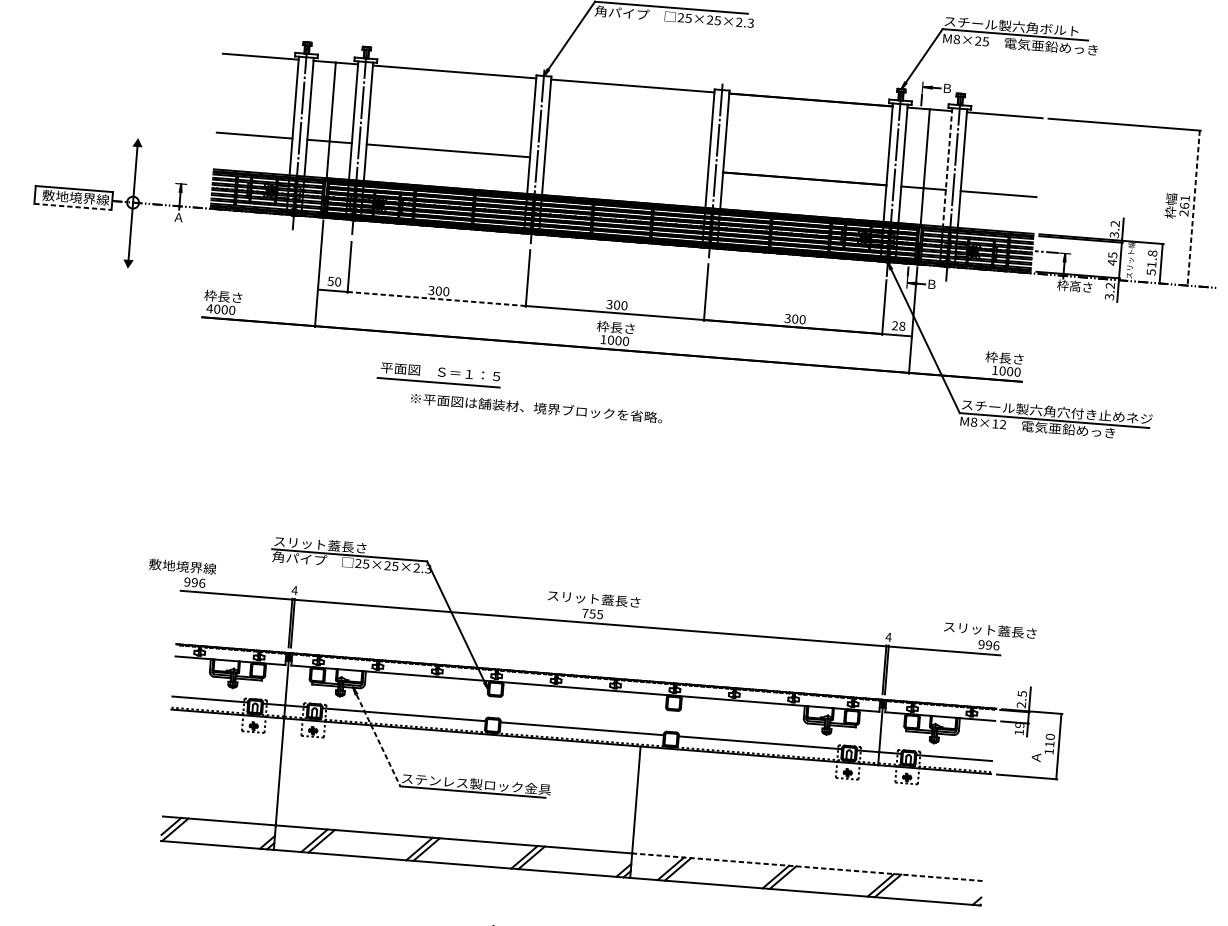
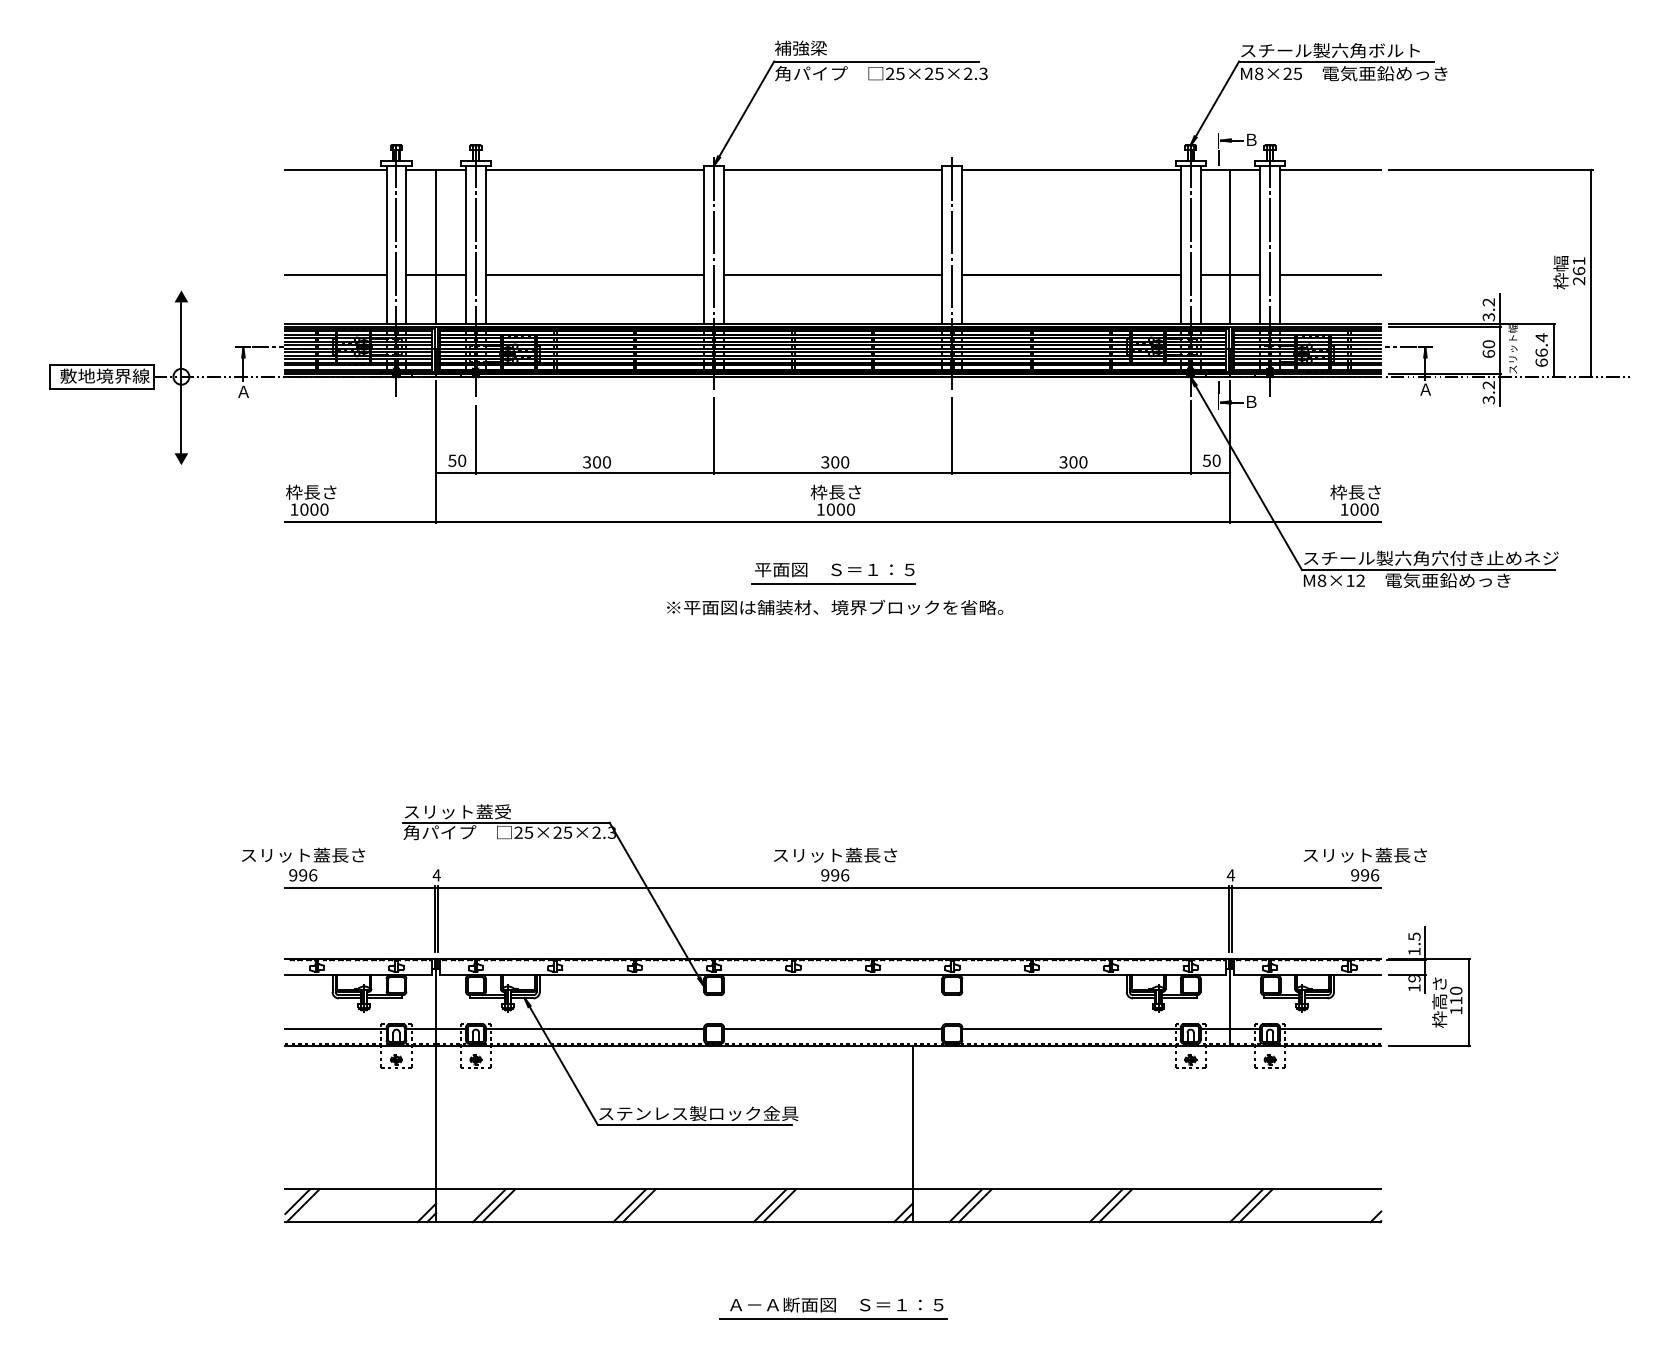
line: (626, 164) -> (833, 274), added
line: (947, 167) -> (1260, 245), dashed -> solid
line: (199, 185) -> (267, 346), added
line: (72, 206) -> (101, 388), dashed -> solid
line: (1193, 208) -> (1591, 273), dashed -> solid
text: (1112, 259) -> (1488, 349), 45 -> 60
text: (1151, 263) -> (1541, 350), 51.8 -> 66.4
text: (1074, 285) -> (1441, 388), 枠高さ -> Ａ
line: (437, 299) -> (595, 473), dashed -> solid
text: (209, 308) -> (293, 509), 4000 -> 1000
text: (898, 325) -> (1211, 460), 28 -> 50
part: (439, 374) -> (833, 573), moved
text: (536, 408) -> (835, 607), moved
text: (353, 547) -> (510, 811), スリット蓋長さ -> スリット蓋受
text: (195, 567) -> (302, 854), 敷地境界線 -> スリット蓋長さ
text: (592, 614) -> (835, 875), 755 -> 996
text: (1021, 705) -> (1414, 951), 2.5 -> 1.5
line: (377, 737) -> (561, 1061), dashed -> solid
text: (1037, 744) -> (1439, 1002), Ａ -> 枠高さ
line: (807, 867) -> (1146, 1189), dashed -> solid

